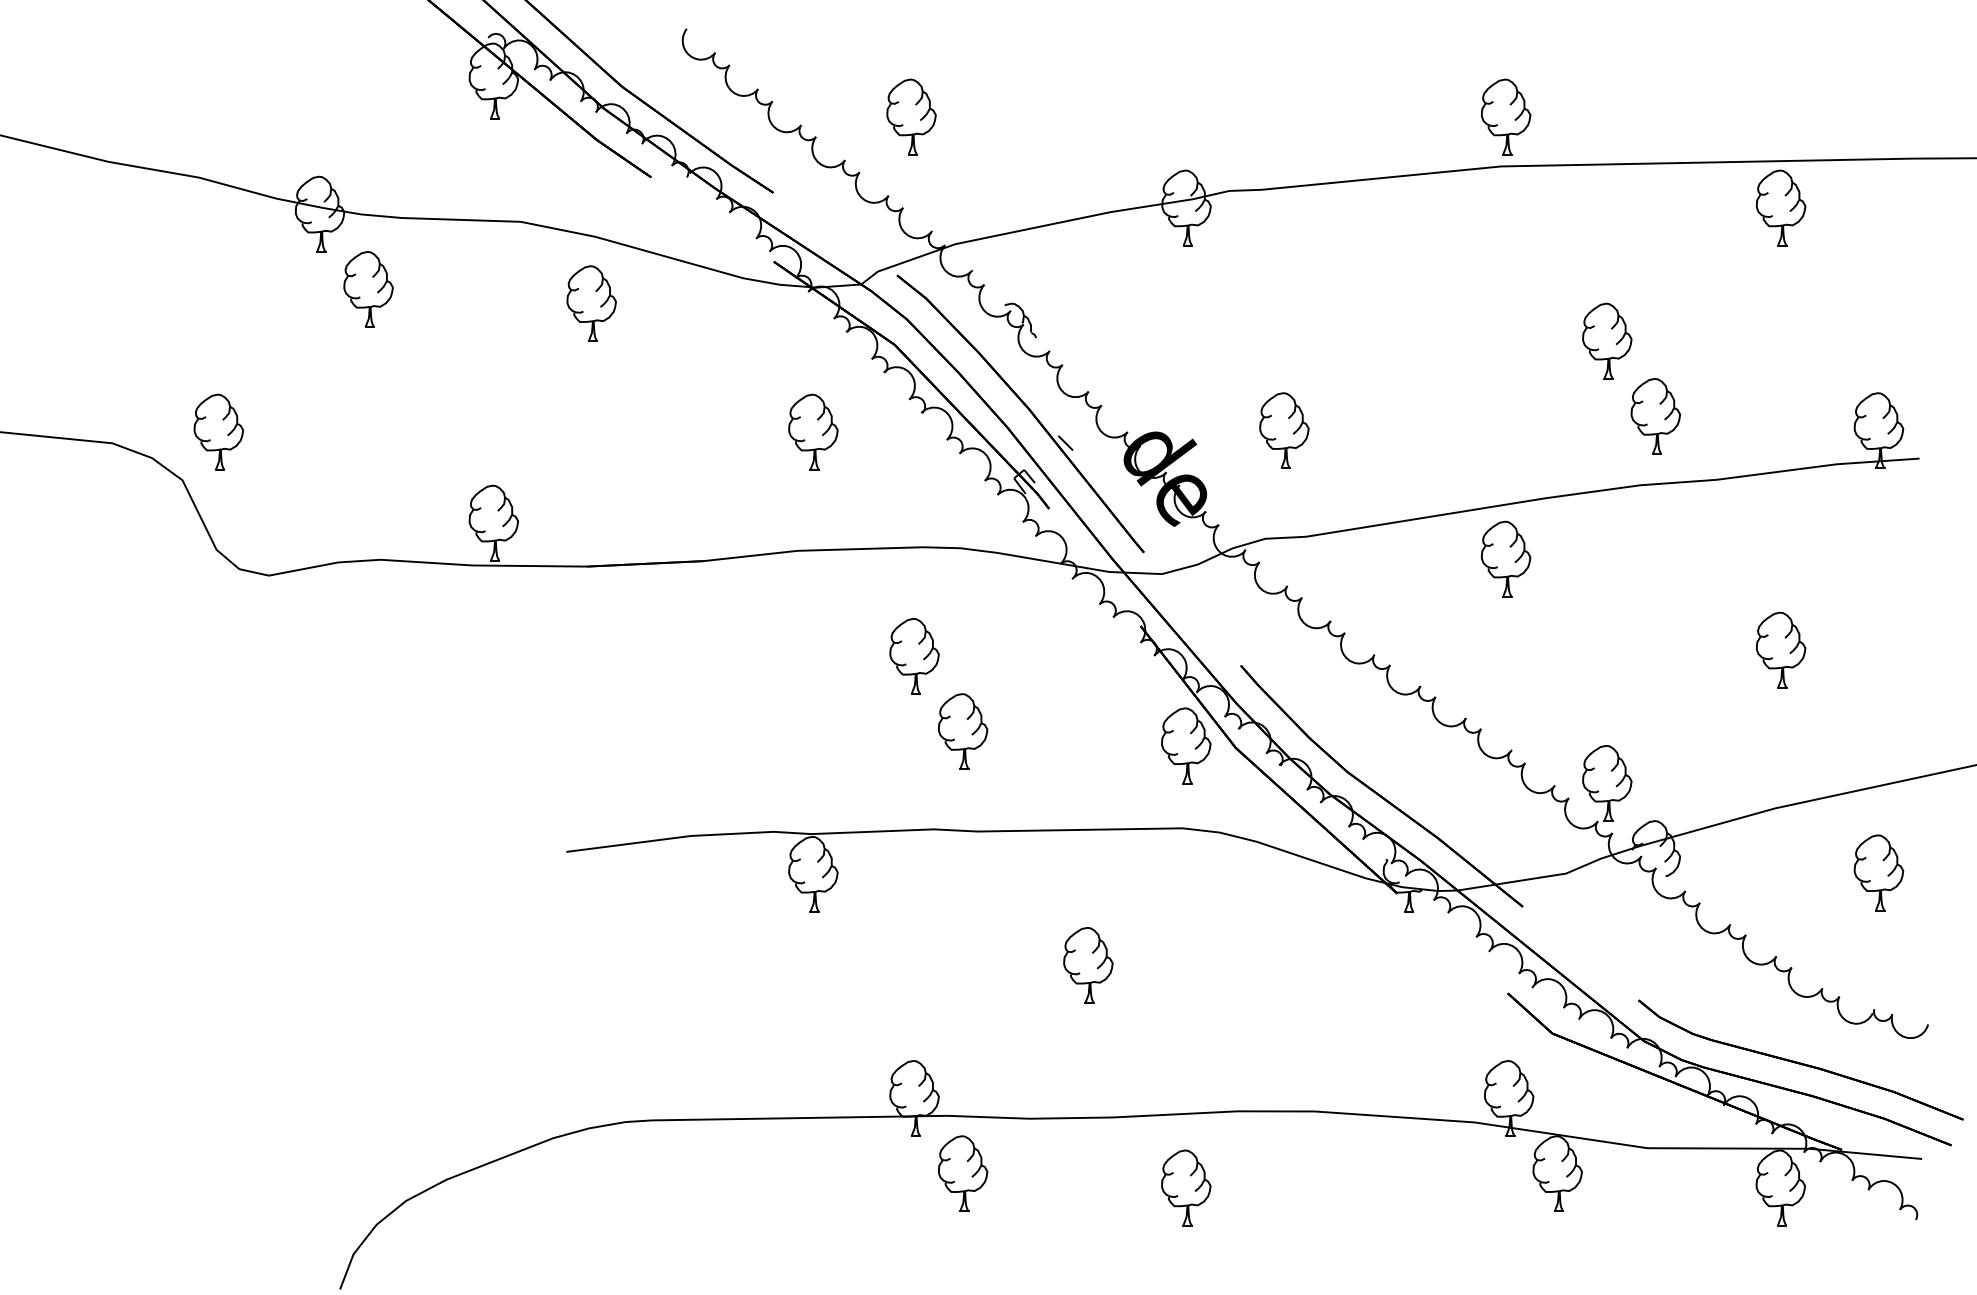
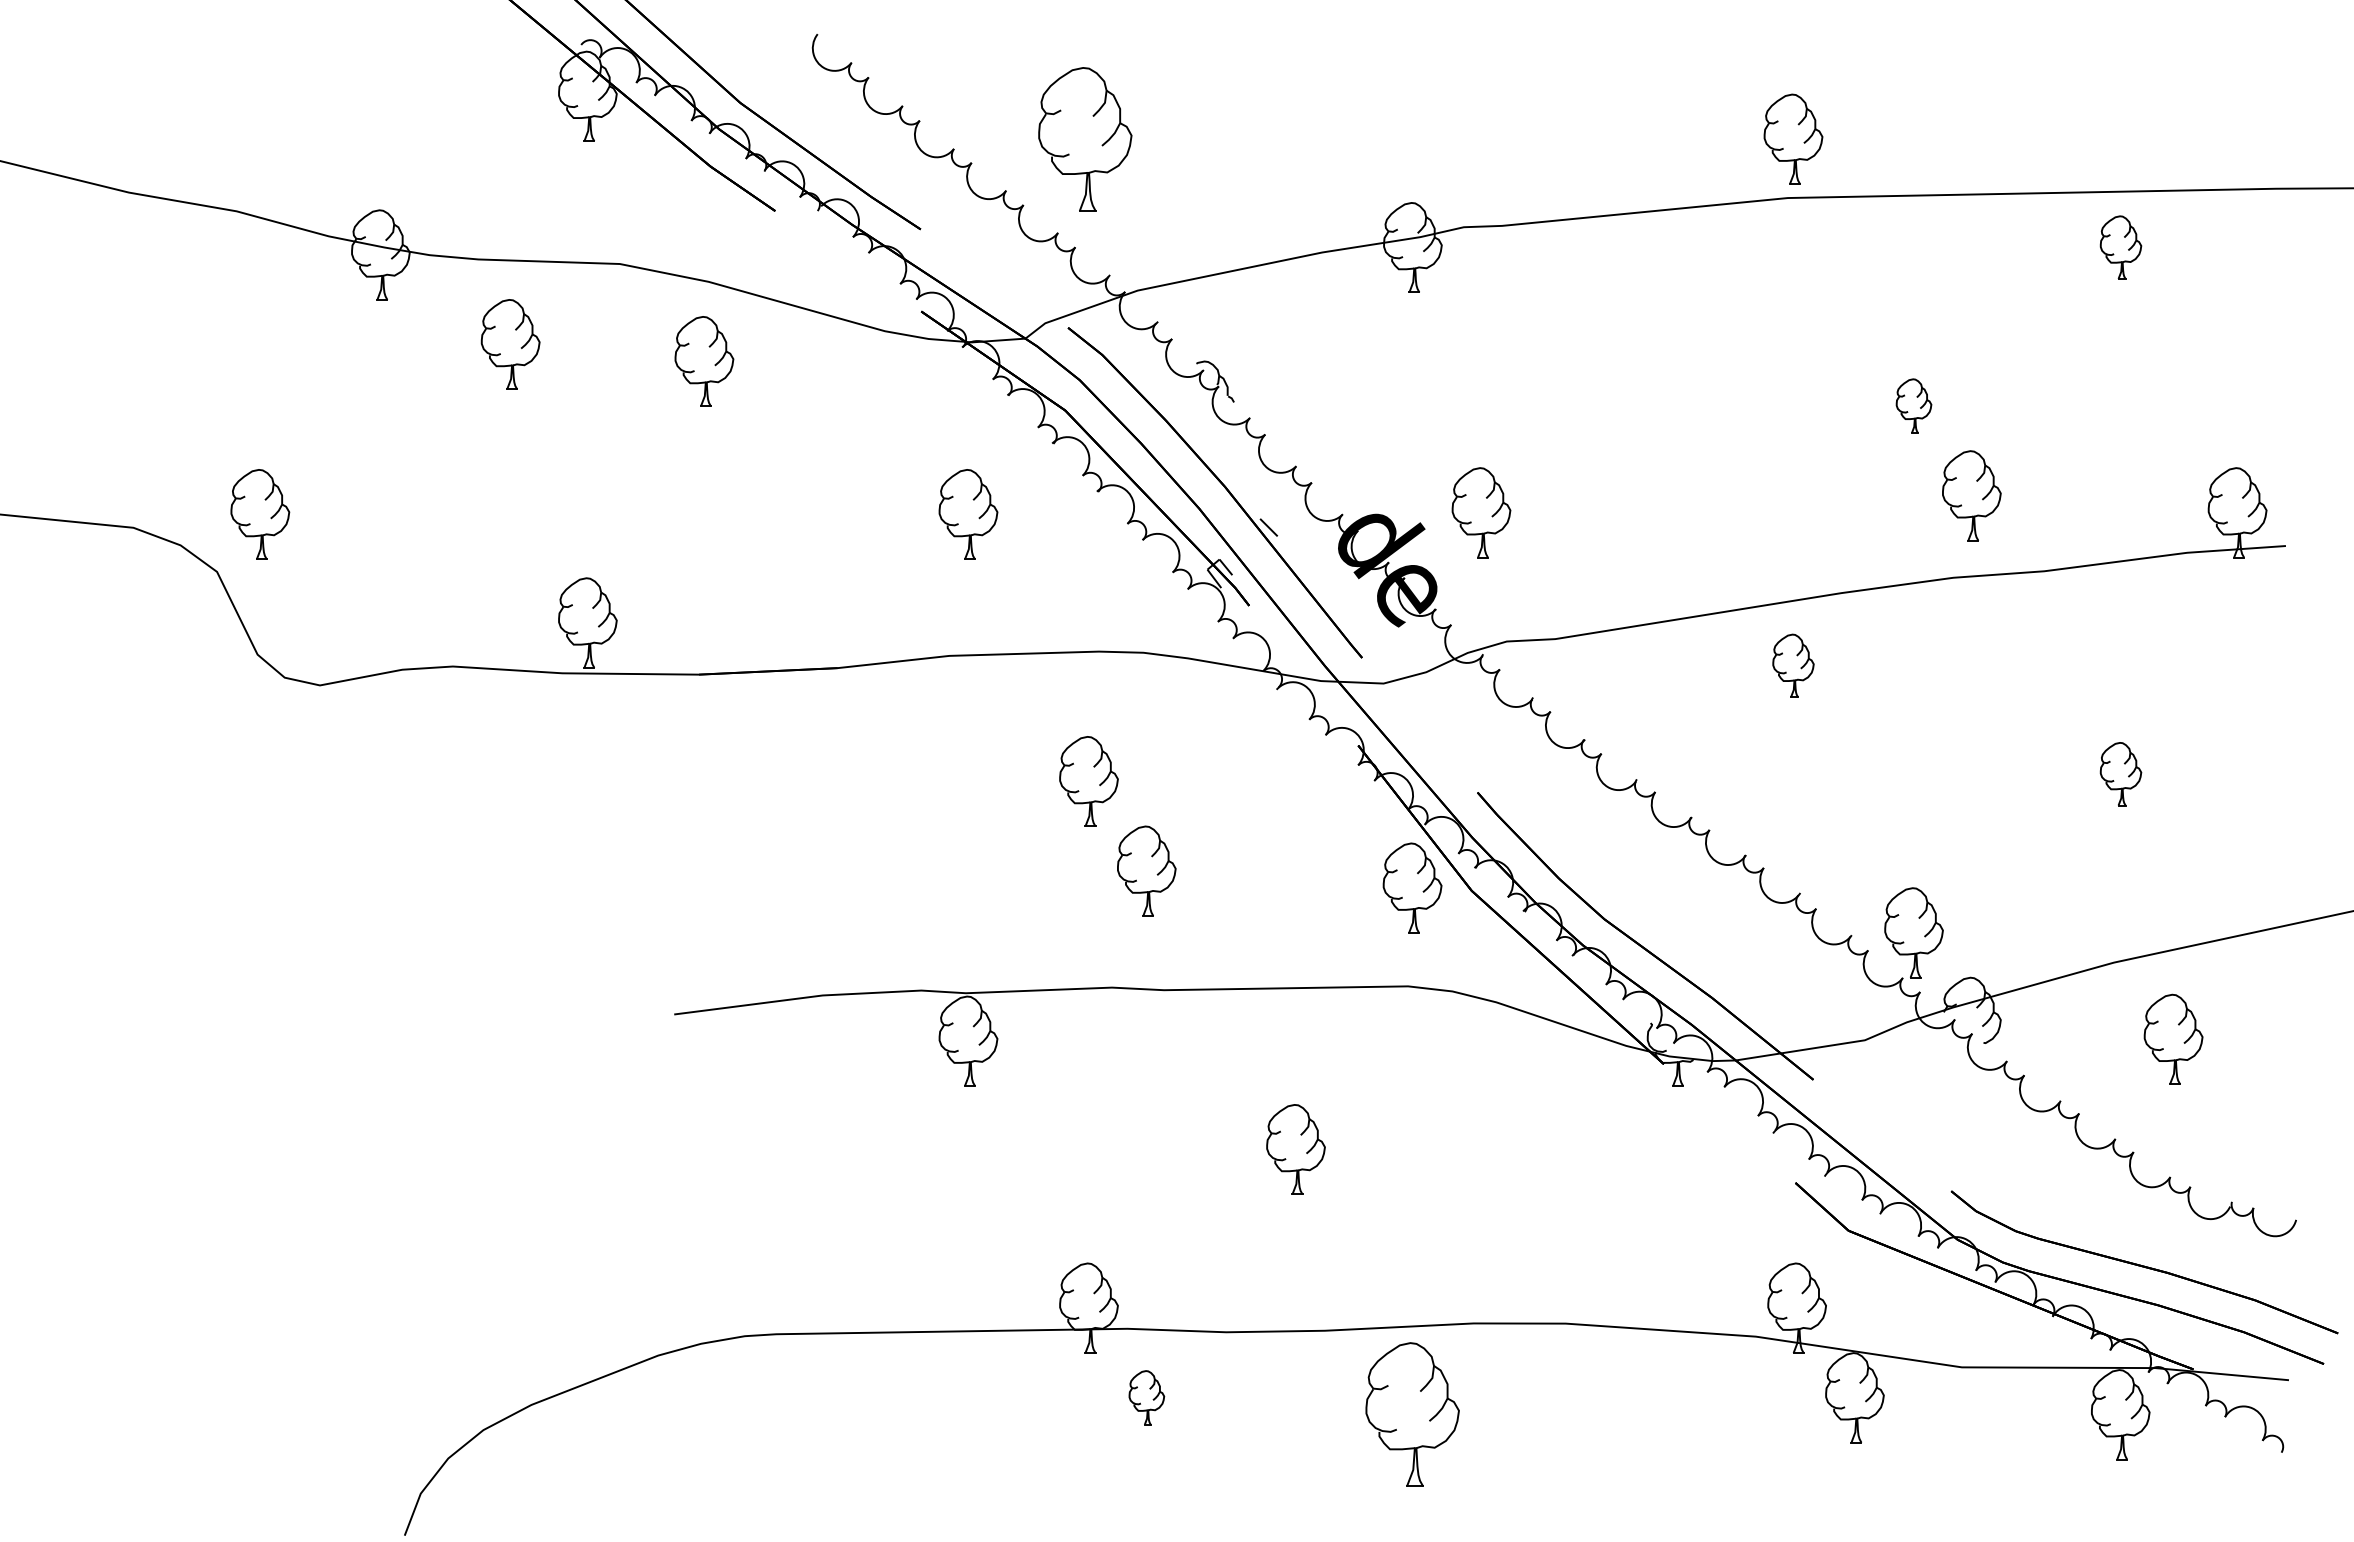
part: (911, 116) -> (1085, 138), size x1.6
part: (1780, 207) -> (2120, 247), size x0.7
part: (368, 289) -> (510, 344), moved
part: (1606, 340) -> (1913, 405), size x0.6
part: (1284, 430) -> (1481, 512), moved
part: (1506, 558) -> (1793, 665), size x0.7
part: (1780, 649) -> (2120, 773), size x0.7
part: (1878, 872) -> (2173, 1038), moved
part: (962, 1173) -> (1146, 1397), size x0.6
part: (1186, 1187) -> (1412, 1414), size x1.6

